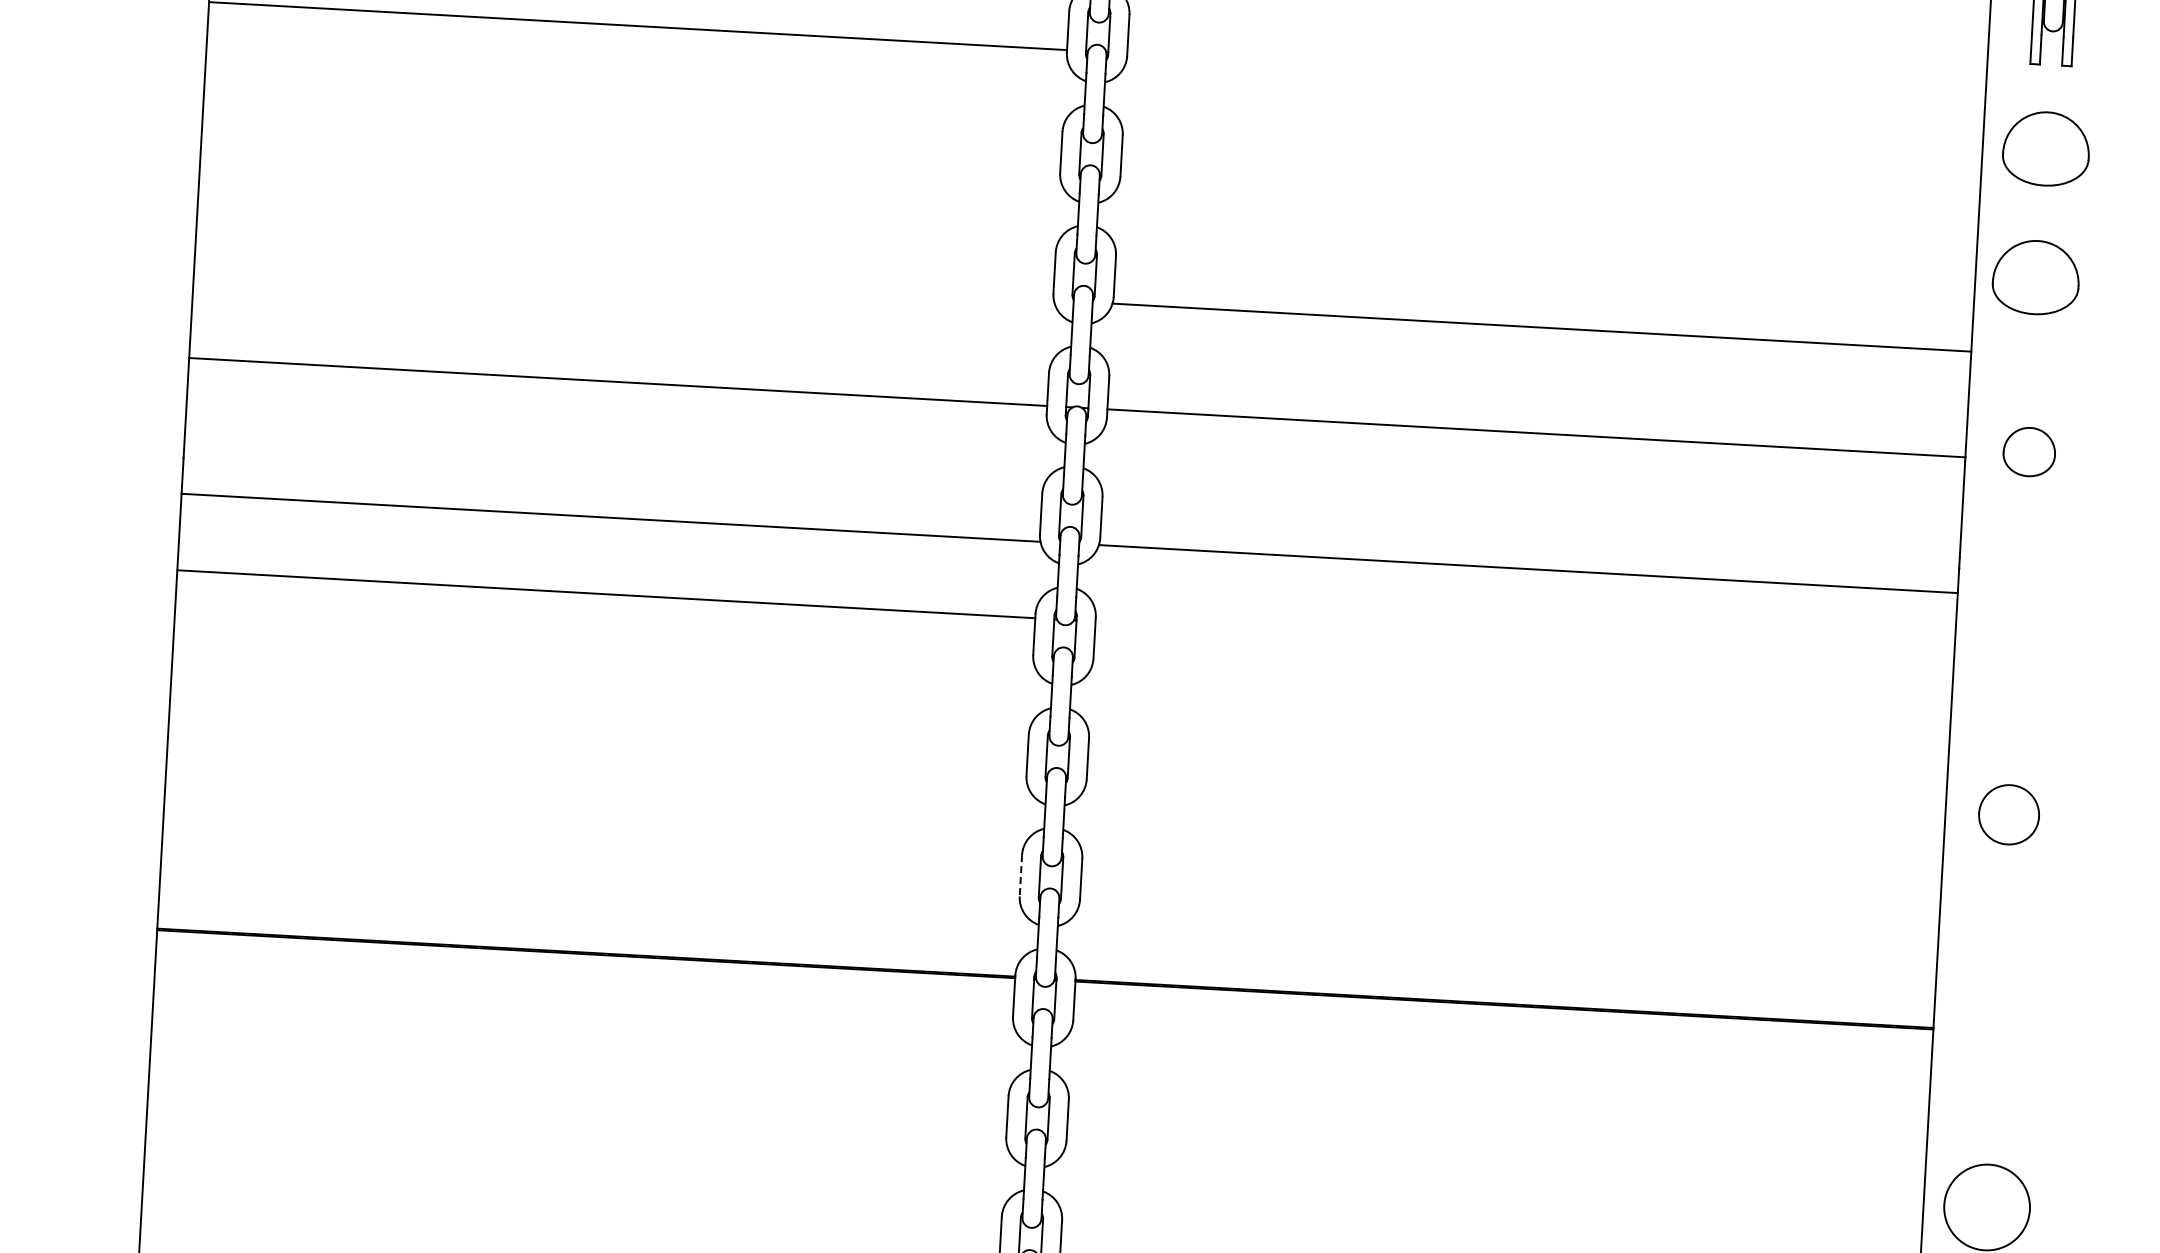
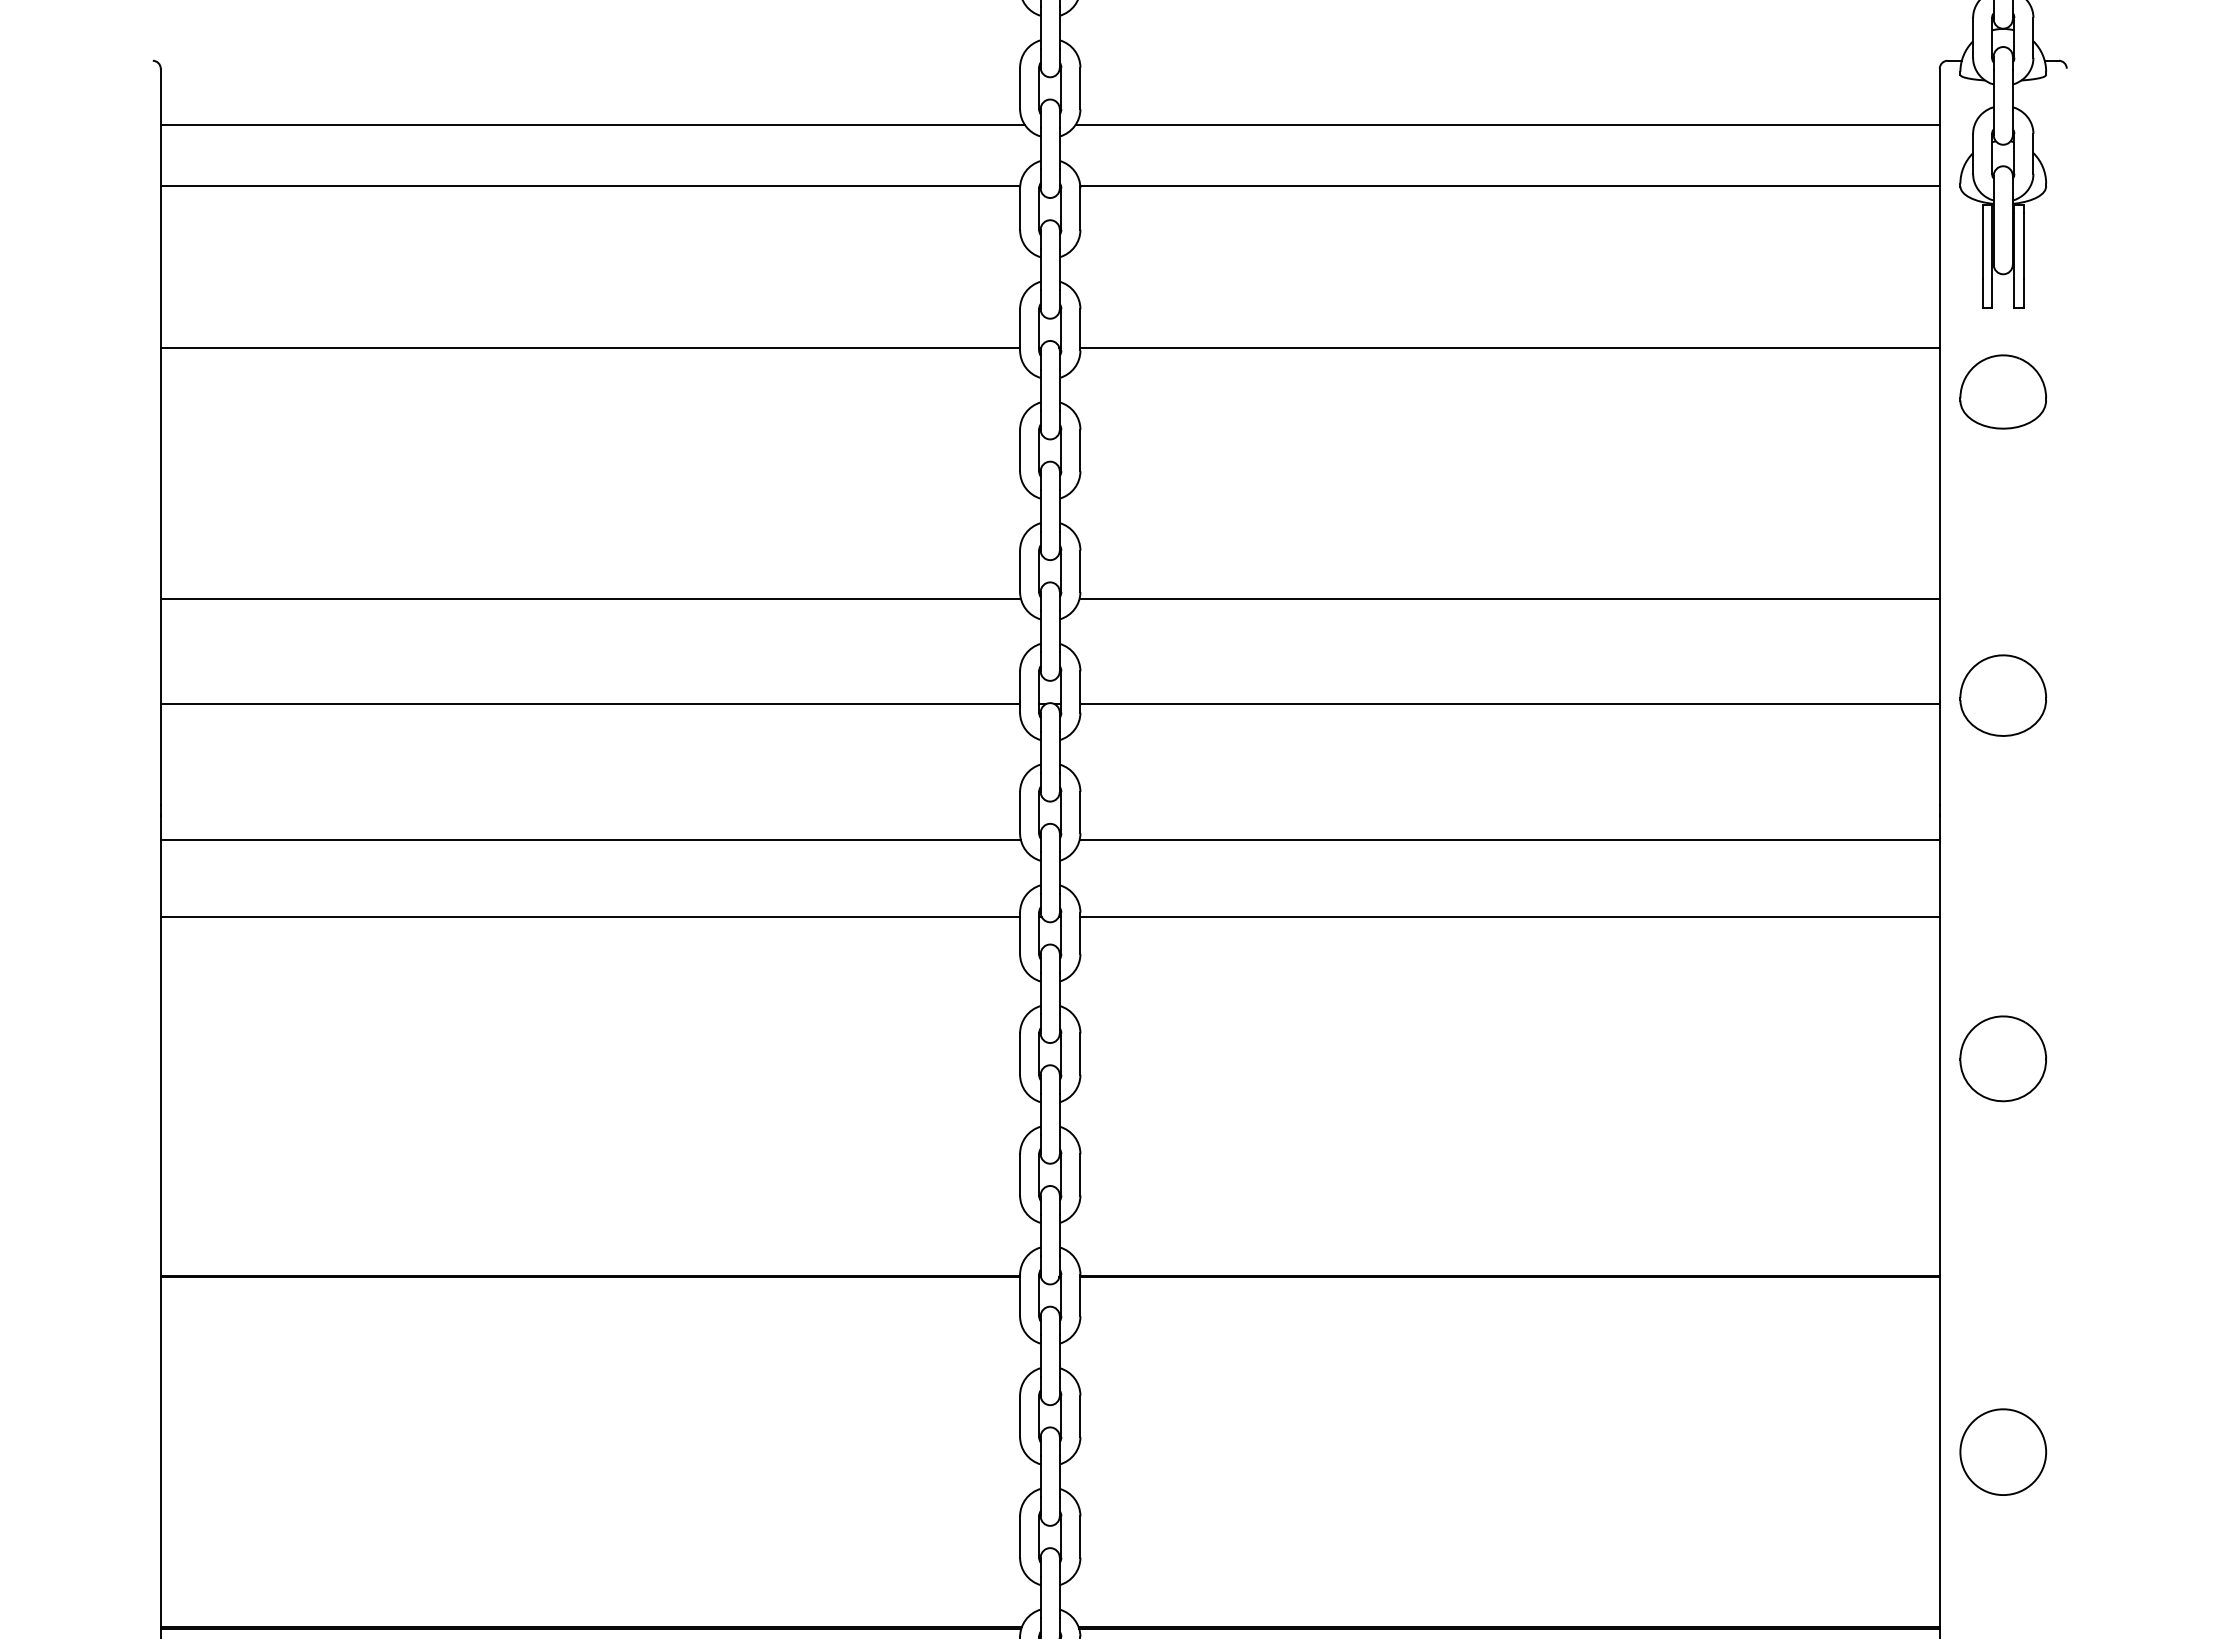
line: (1555, 76) -> (1509, 347), added
line: (624, 276) -> (590, 598), added
part: (2036, 277) -> (2000, 520), removed
part: (2029, 452) -> (2003, 695), size x1.67
line: (1523, 645) -> (1509, 916), added
part: (2009, 814) -> (2003, 1058), size x1.43
line: (1021, 875) -> (1020, 1174), dashed -> solid

